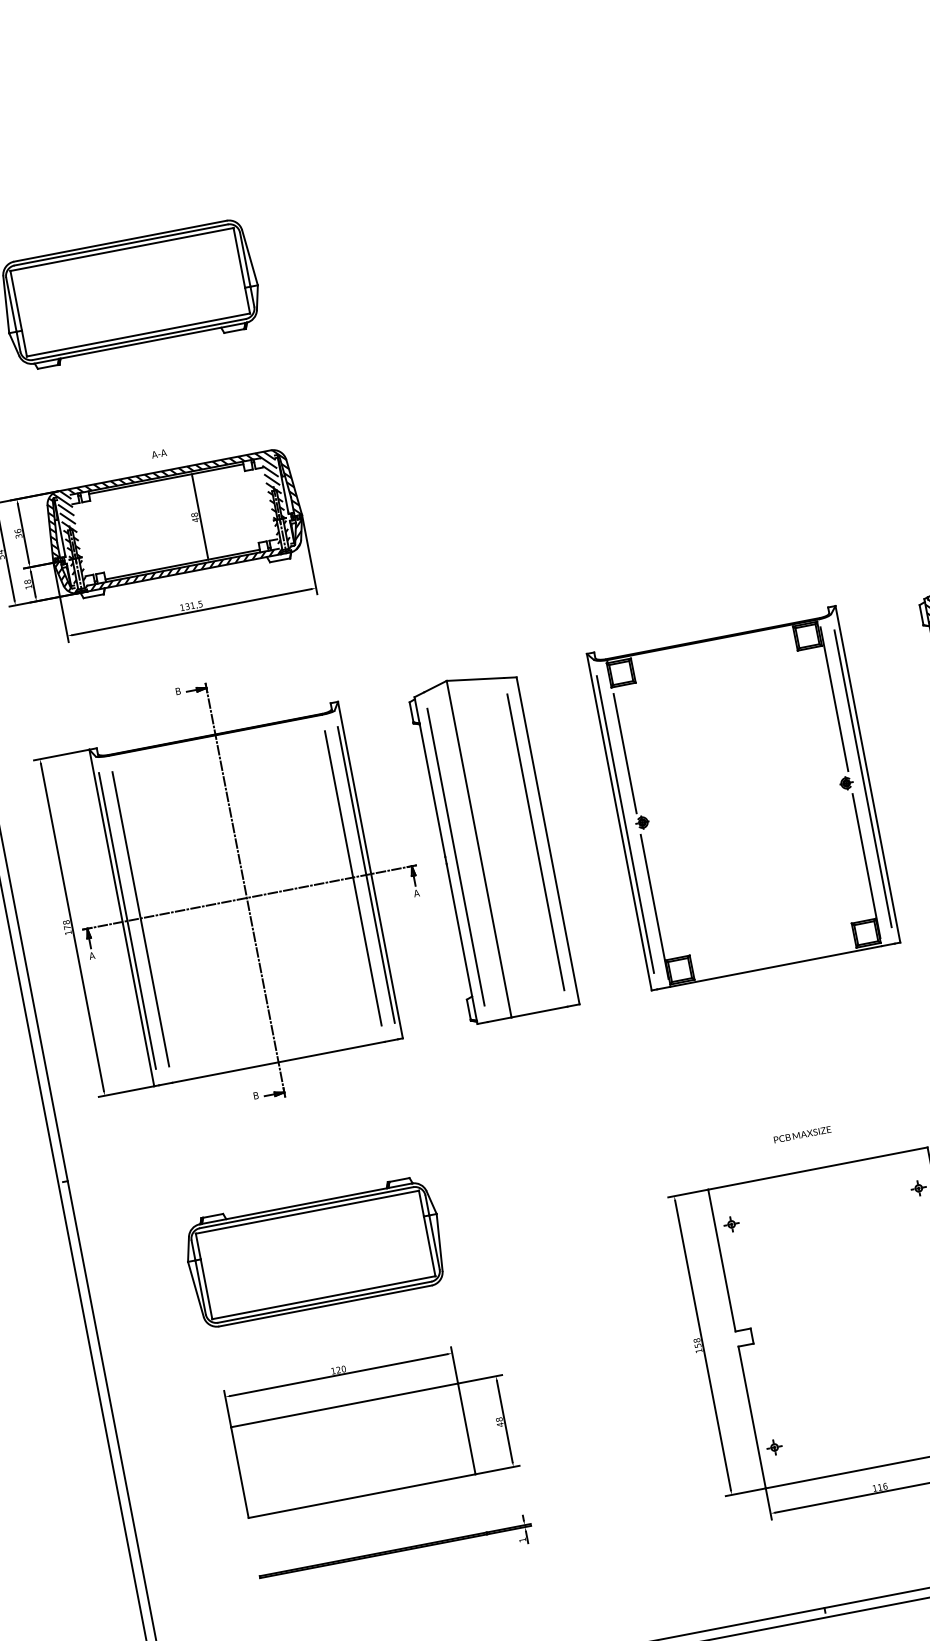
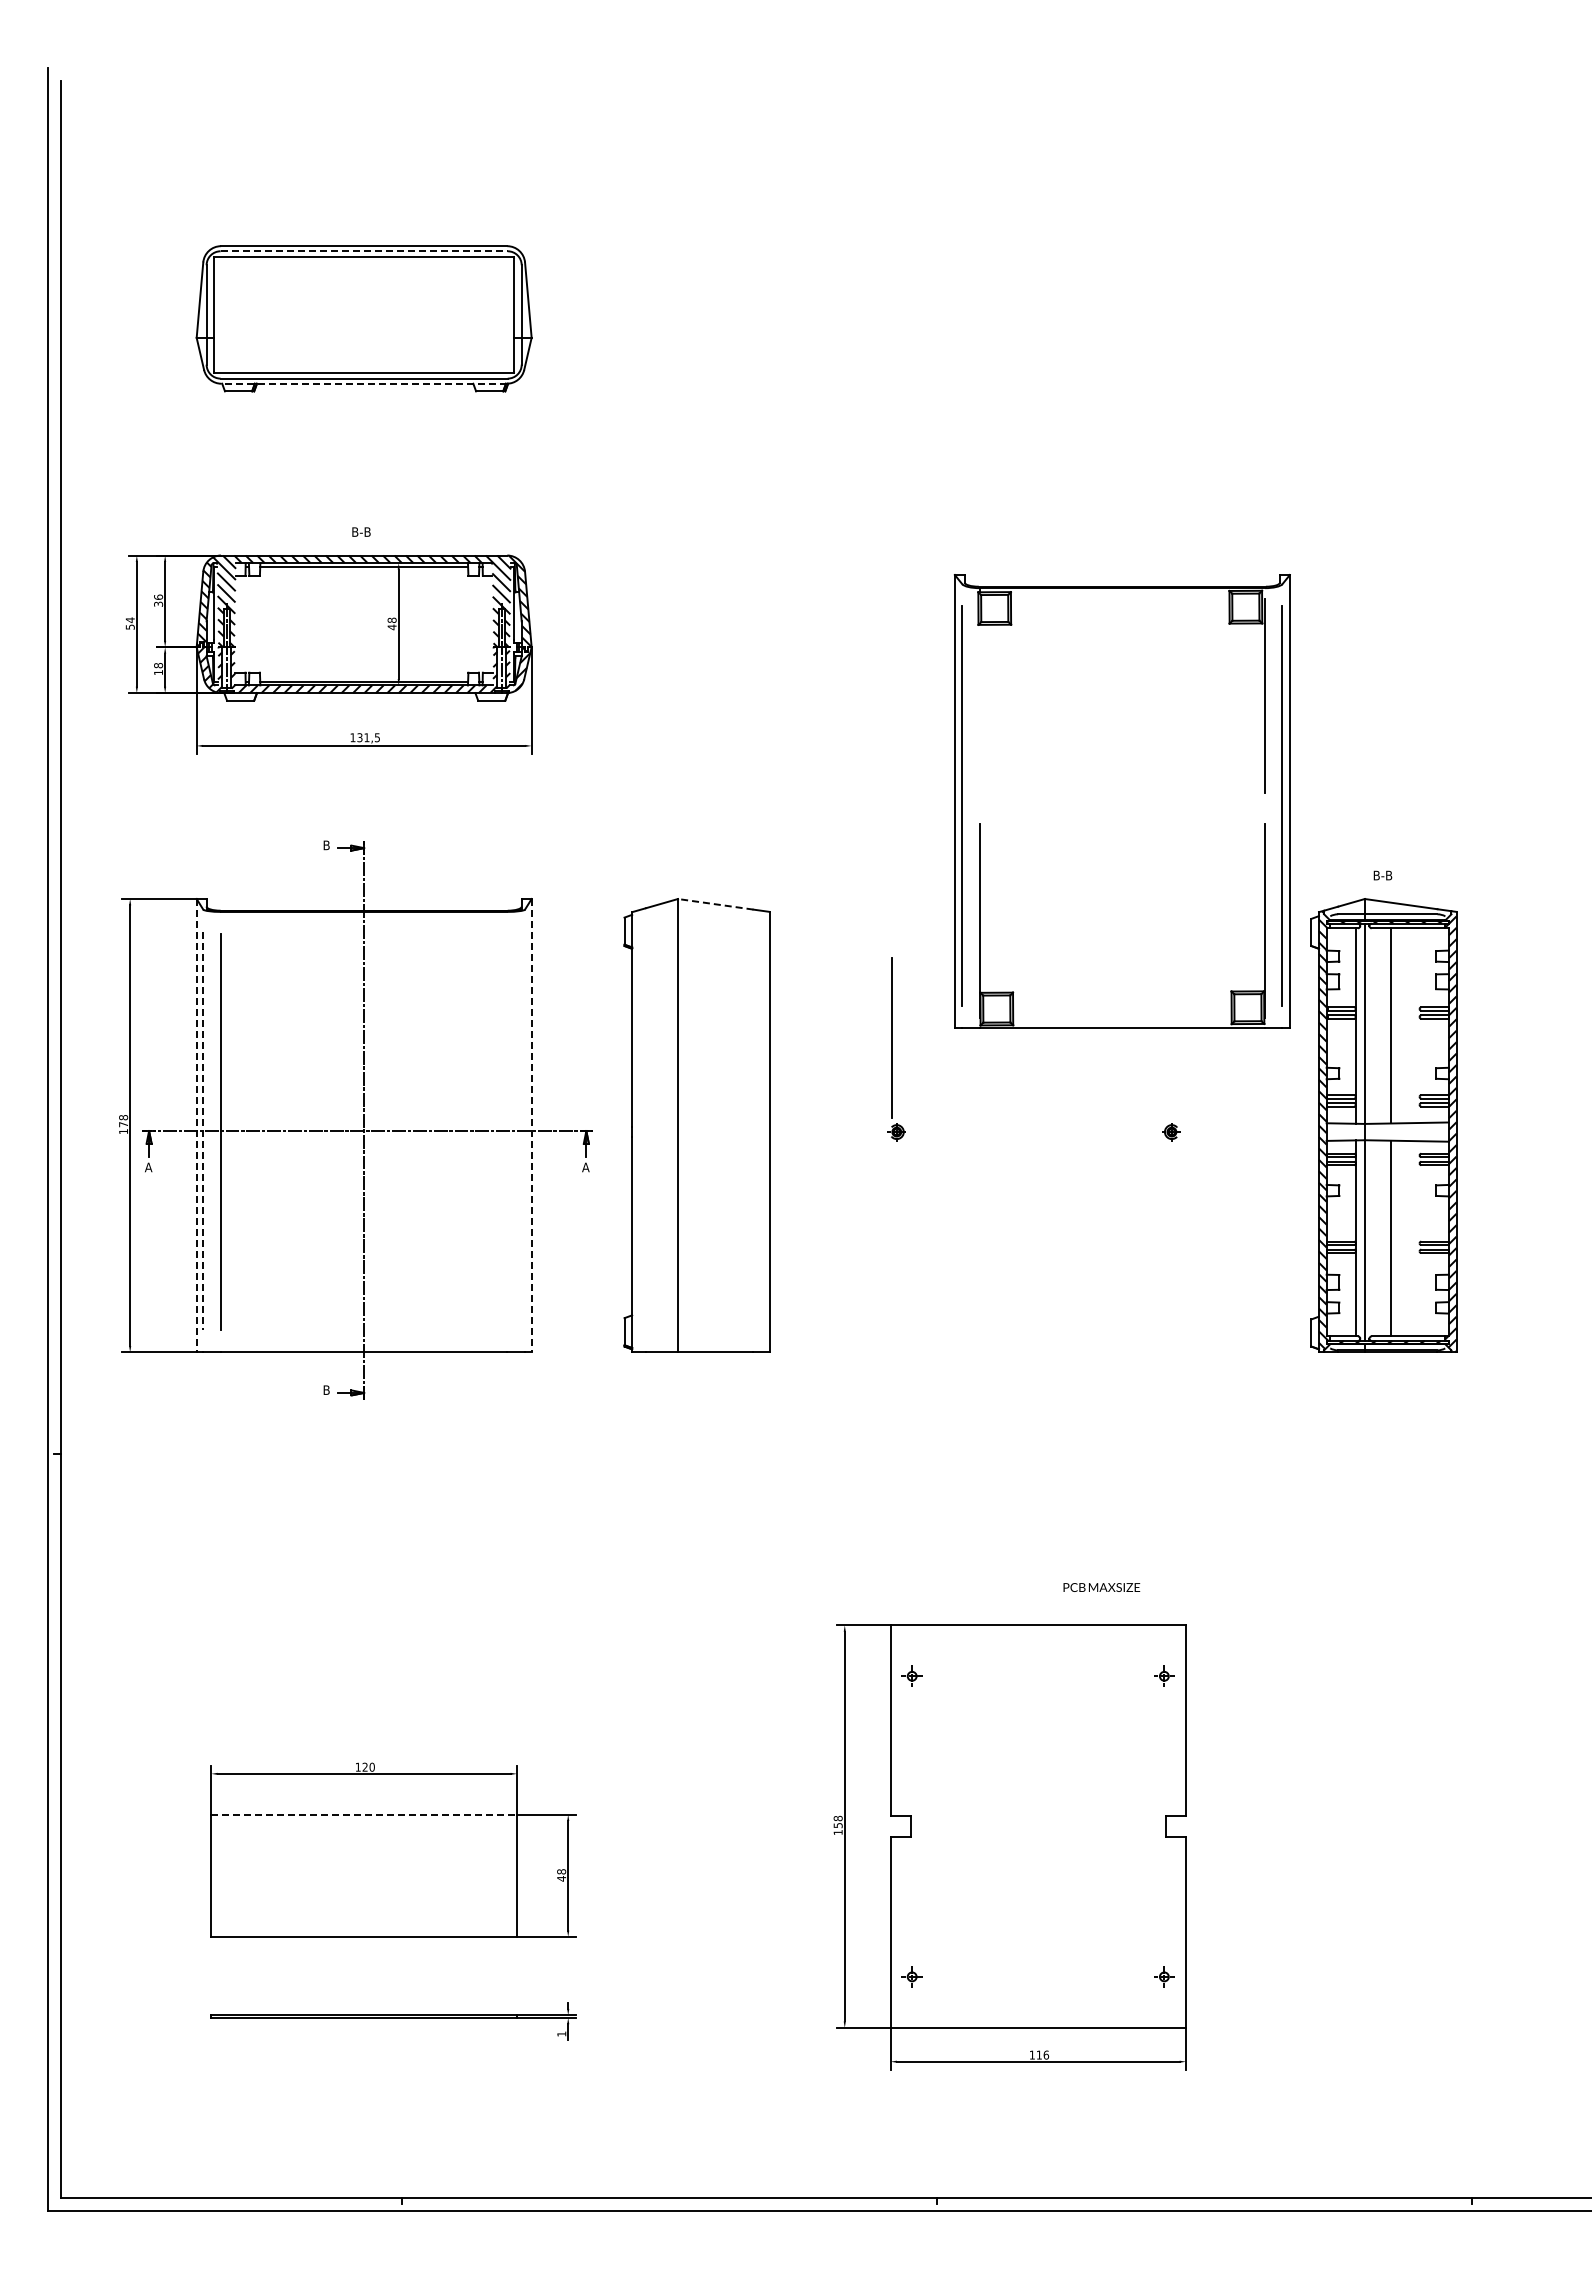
line: (121, 245) -> (364, 251), solid -> dashed
line: (140, 343) -> (364, 383), solid -> dashed
text: (159, 453) -> (361, 531), A-A -> B-B
line: (475, 679) -> (715, 904), solid -> dashed
part: (742, 798) -> (1121, 801), moved
line: (535, 841) -> (753, 1130), removed
line: (456, 857) -> (646, 1130), removed
line: (370, 869) -> (531, 1125), solid -> dashed
line: (366, 874) -> (525, 1130), removed
line: (353, 877) -> (507, 1131), removed
line: (121, 917) -> (196, 1125), solid -> dashed
line: (127, 921) -> (203, 1131), solid -> dashed
text: (802, 1134) -> (1101, 1587), moved
part: (314, 1251) -> (363, 1607), removed
line: (344, 1405) -> (364, 1814), solid -> dashed

